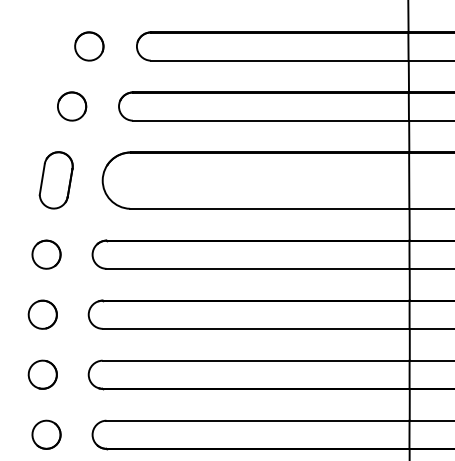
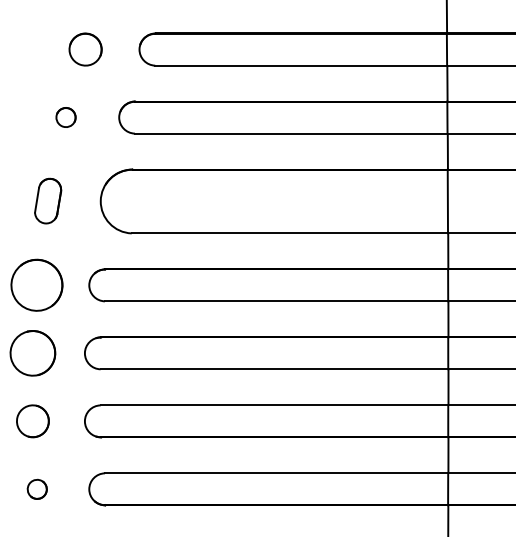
part: (71, 106) -> (65, 117), size x0.6
part: (55, 179) -> (47, 200), size x0.7
part: (46, 254) -> (37, 285), size x1.6
part: (42, 314) -> (32, 353), size x1.4
part: (46, 434) -> (37, 489), size x0.6

